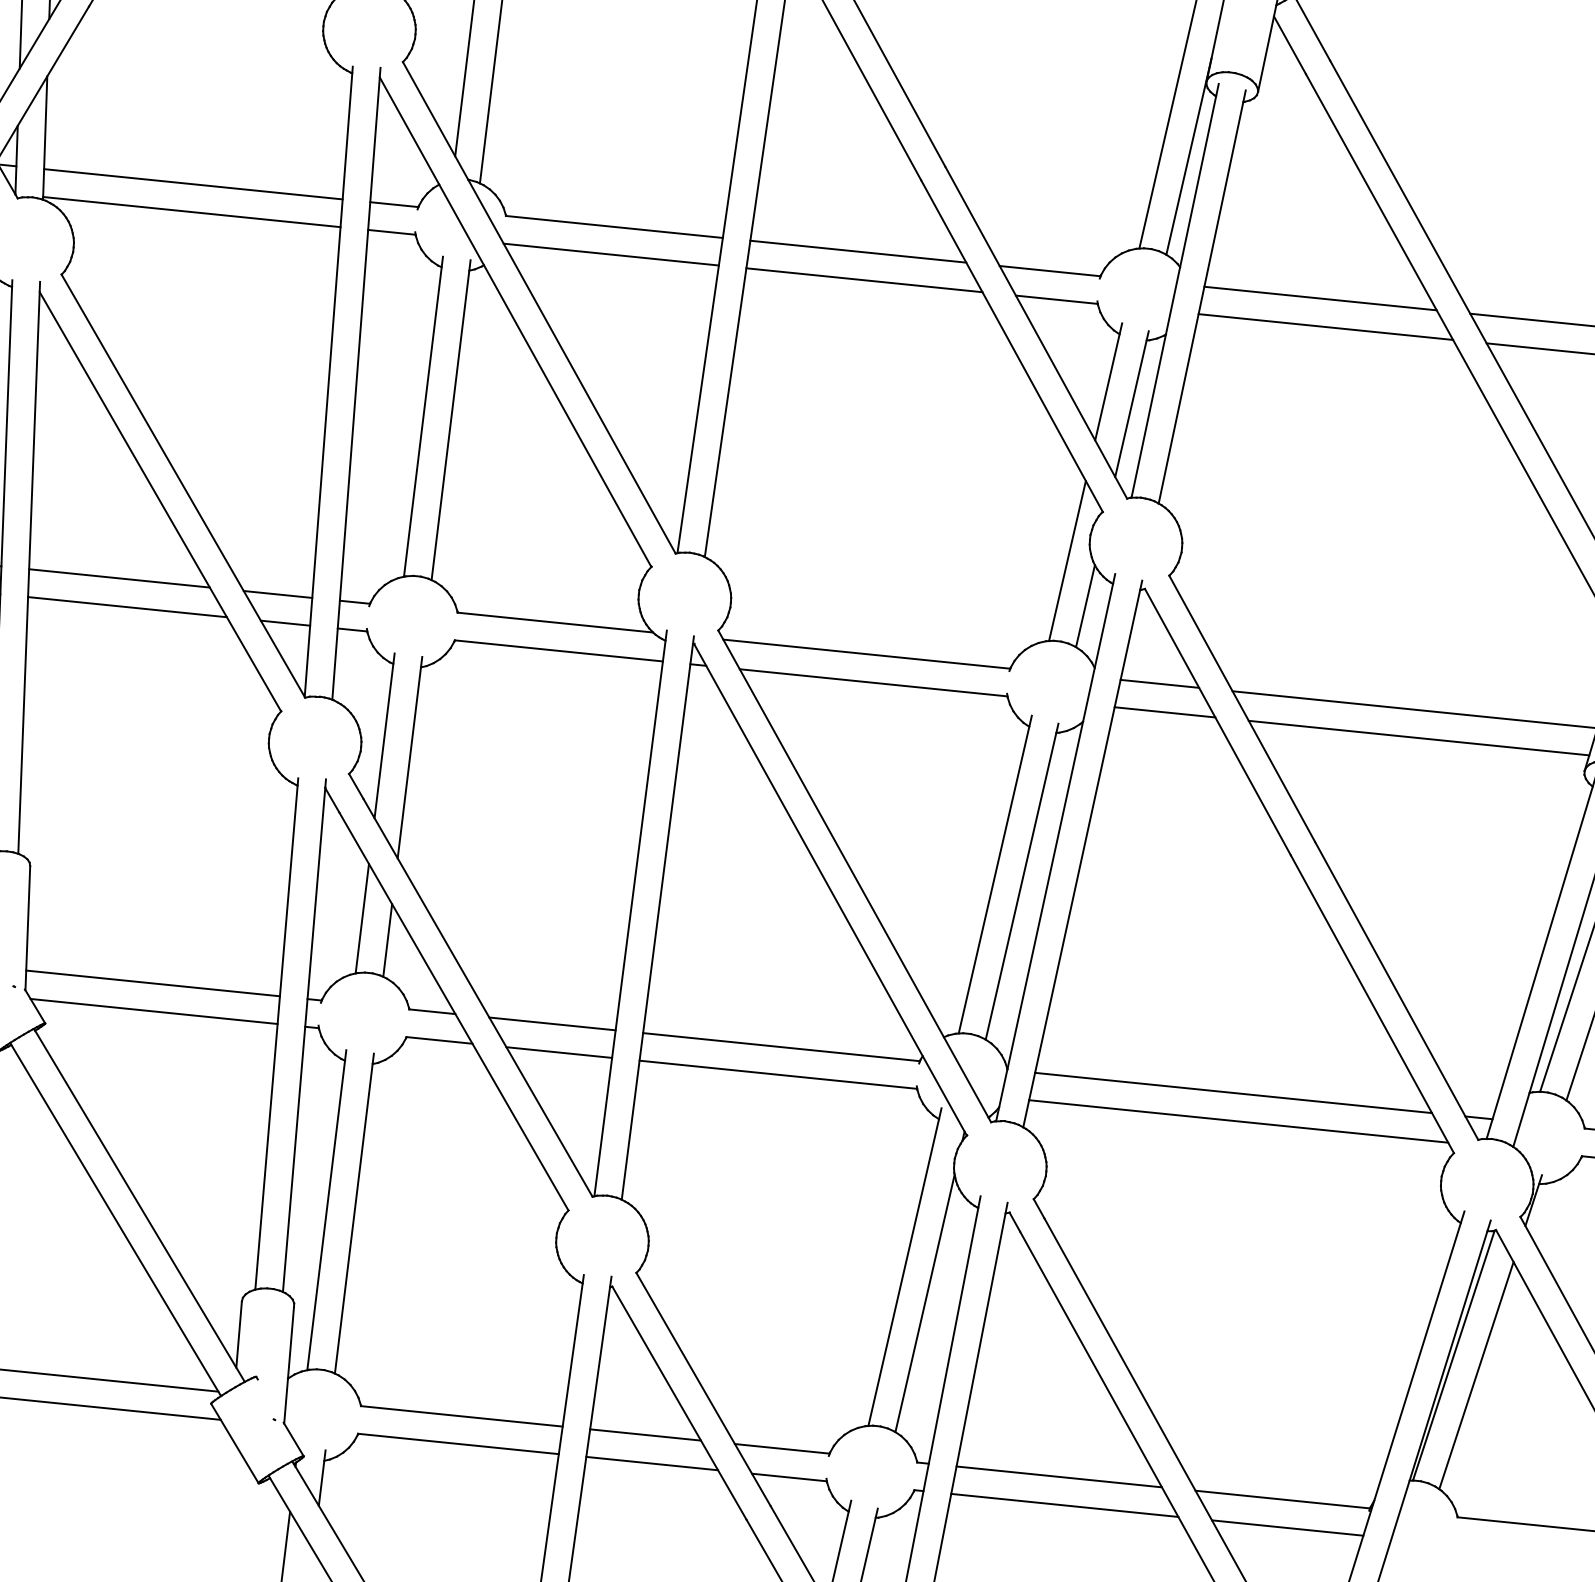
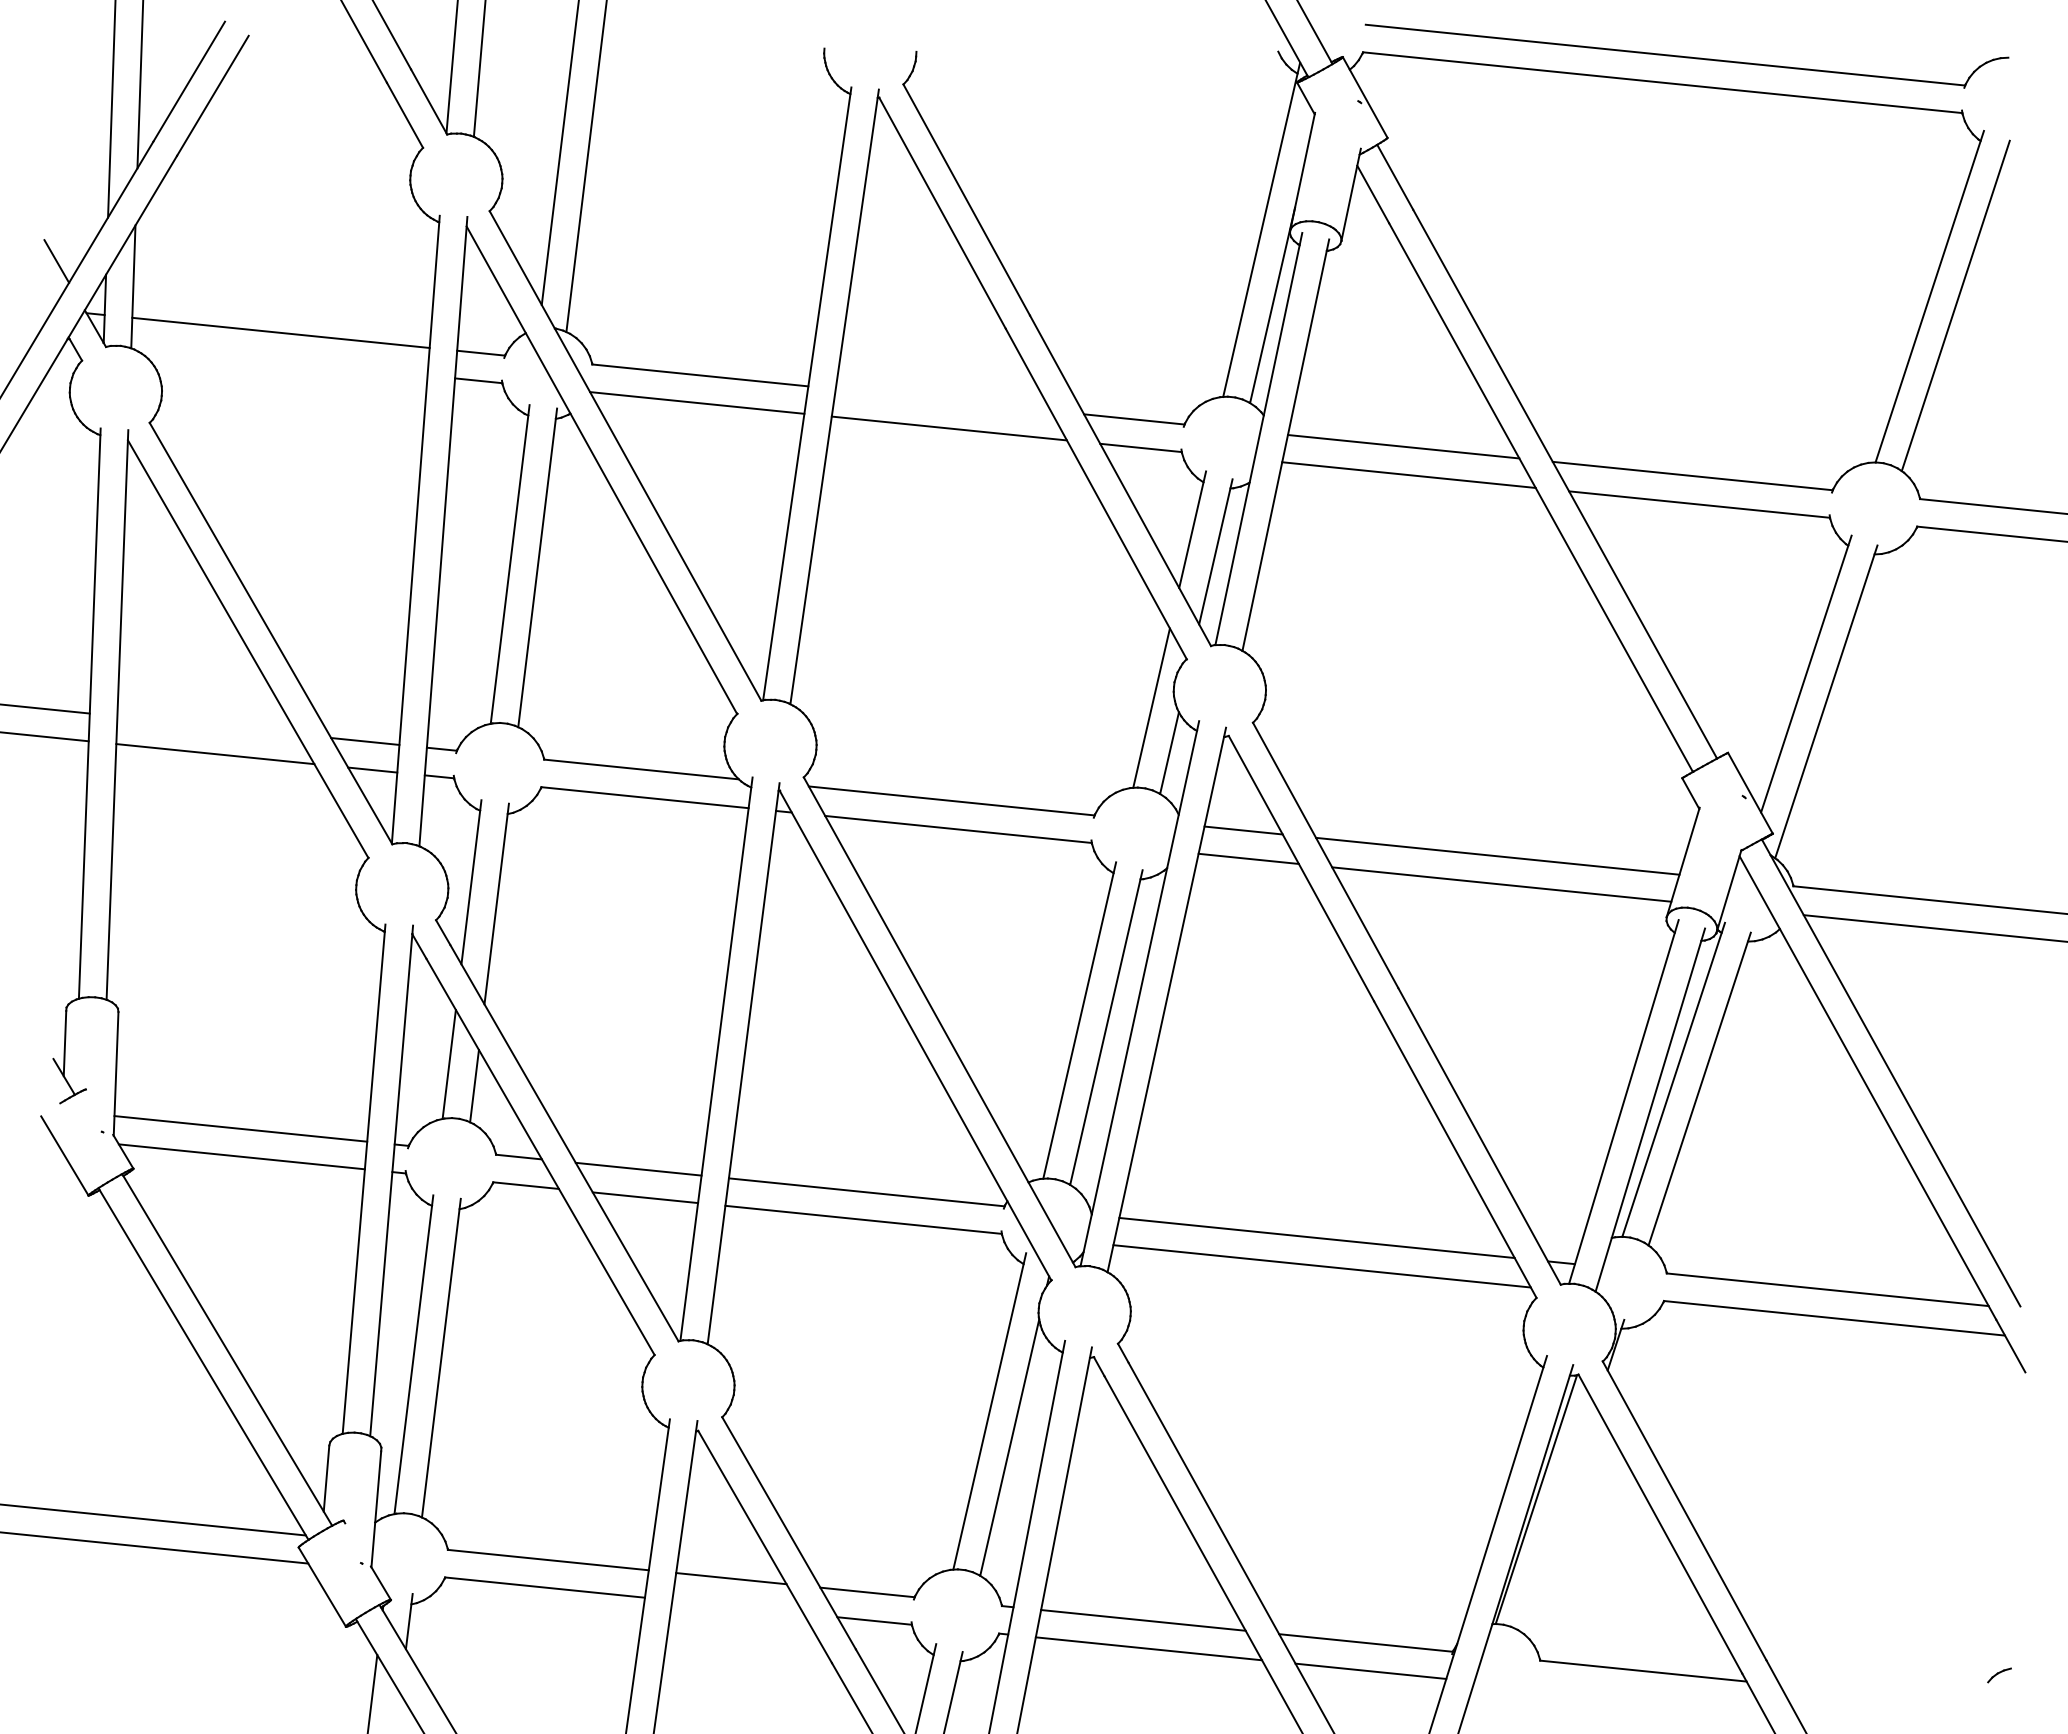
line: (191, 211) -> (279, 360), removed
line: (857, 251) -> (942, 399), removed
line: (119, 578) -> (207, 725), removed
line: (1476, 1375) -> (1558, 1519), removed
line: (651, 1462) -> (737, 1606), removed

